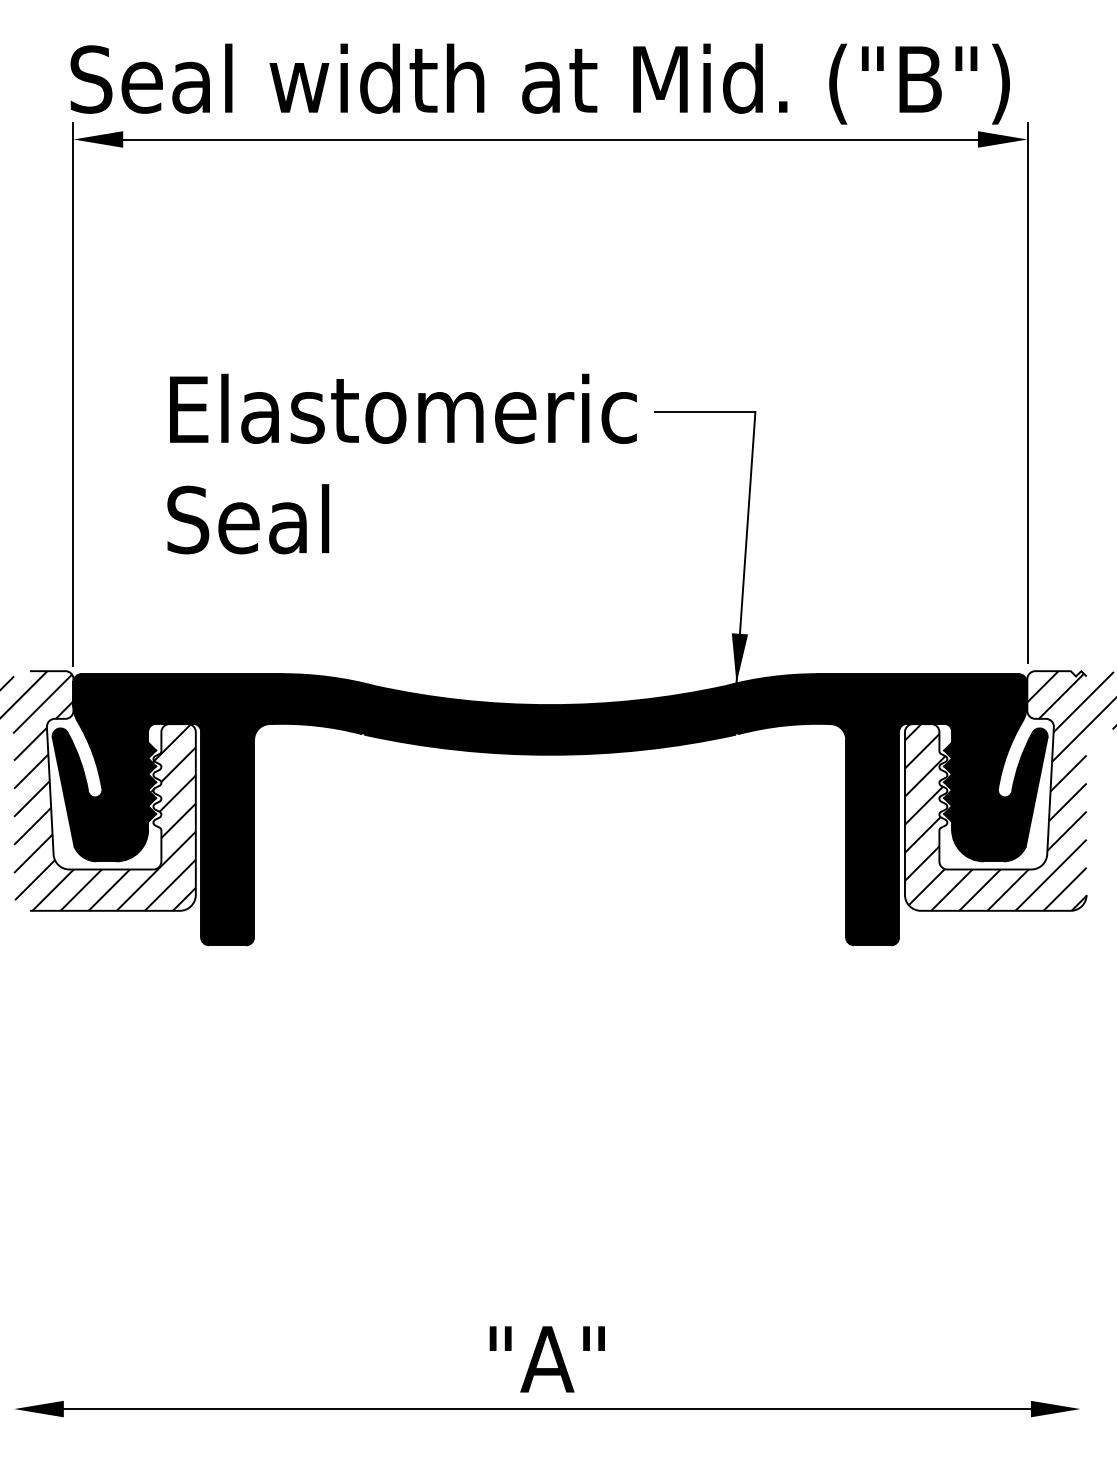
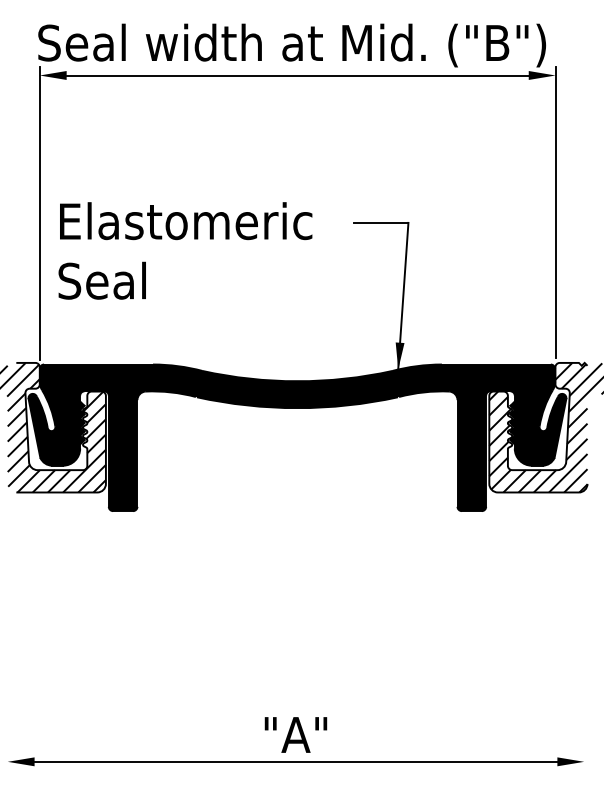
text: (402, 463) -> (185, 250), moved

